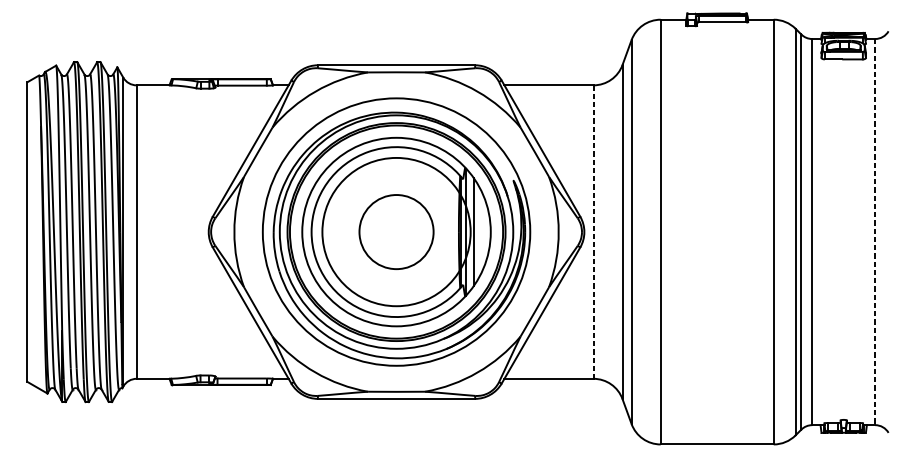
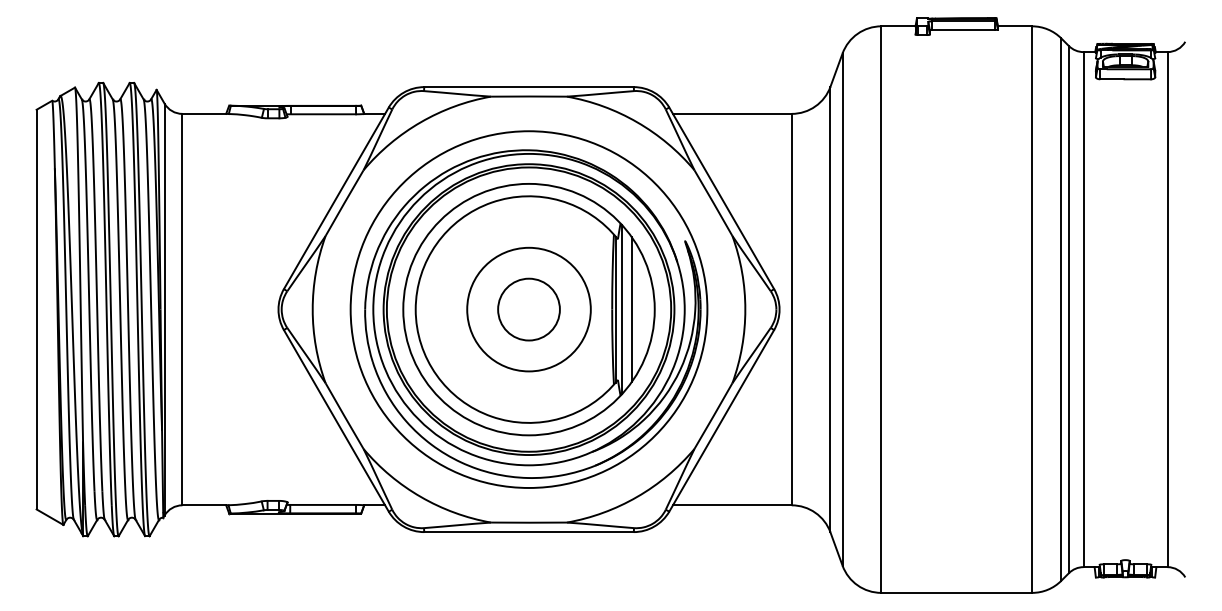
circle: (396, 231) -> (528, 309), size x0.62
circle: (396, 231) -> (528, 309), size x0.62
line: (593, 231) -> (791, 309), dashed -> solid
line: (875, 231) -> (1167, 309), dashed -> solid

